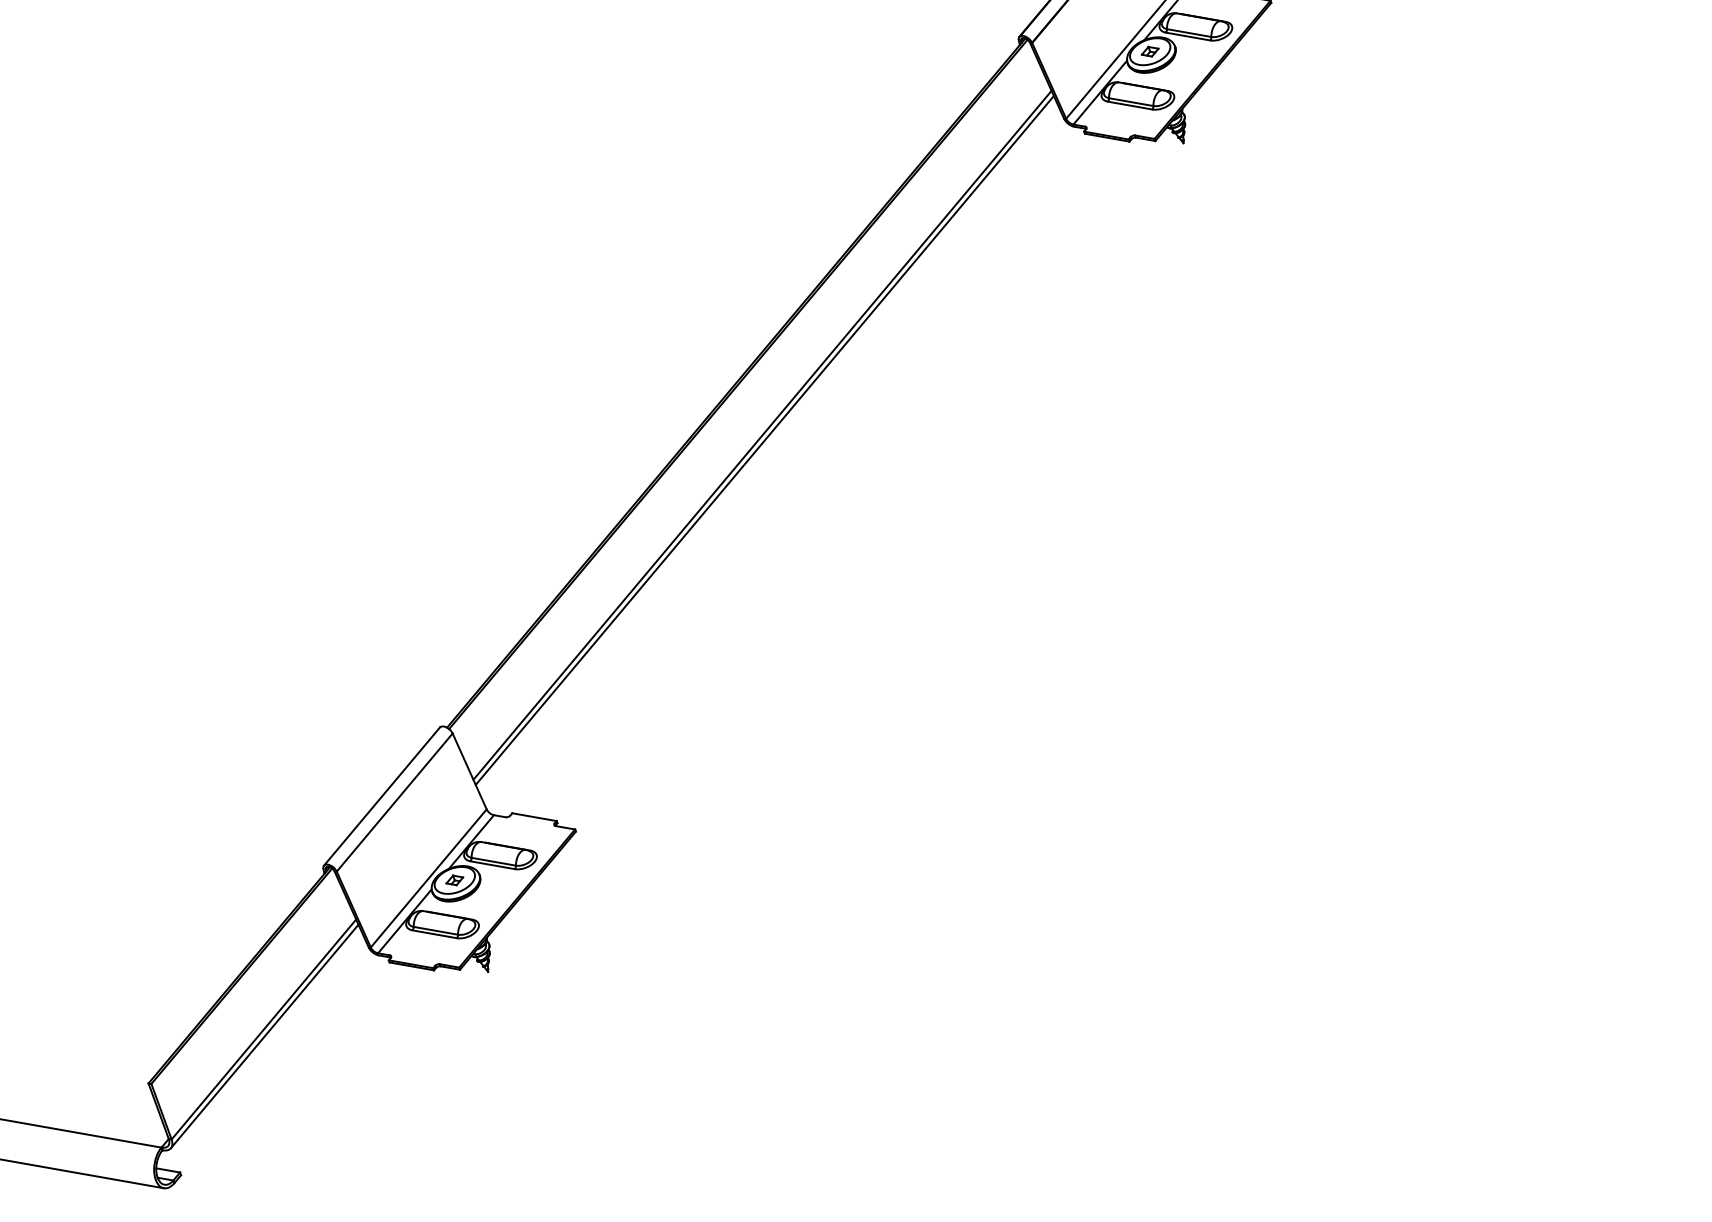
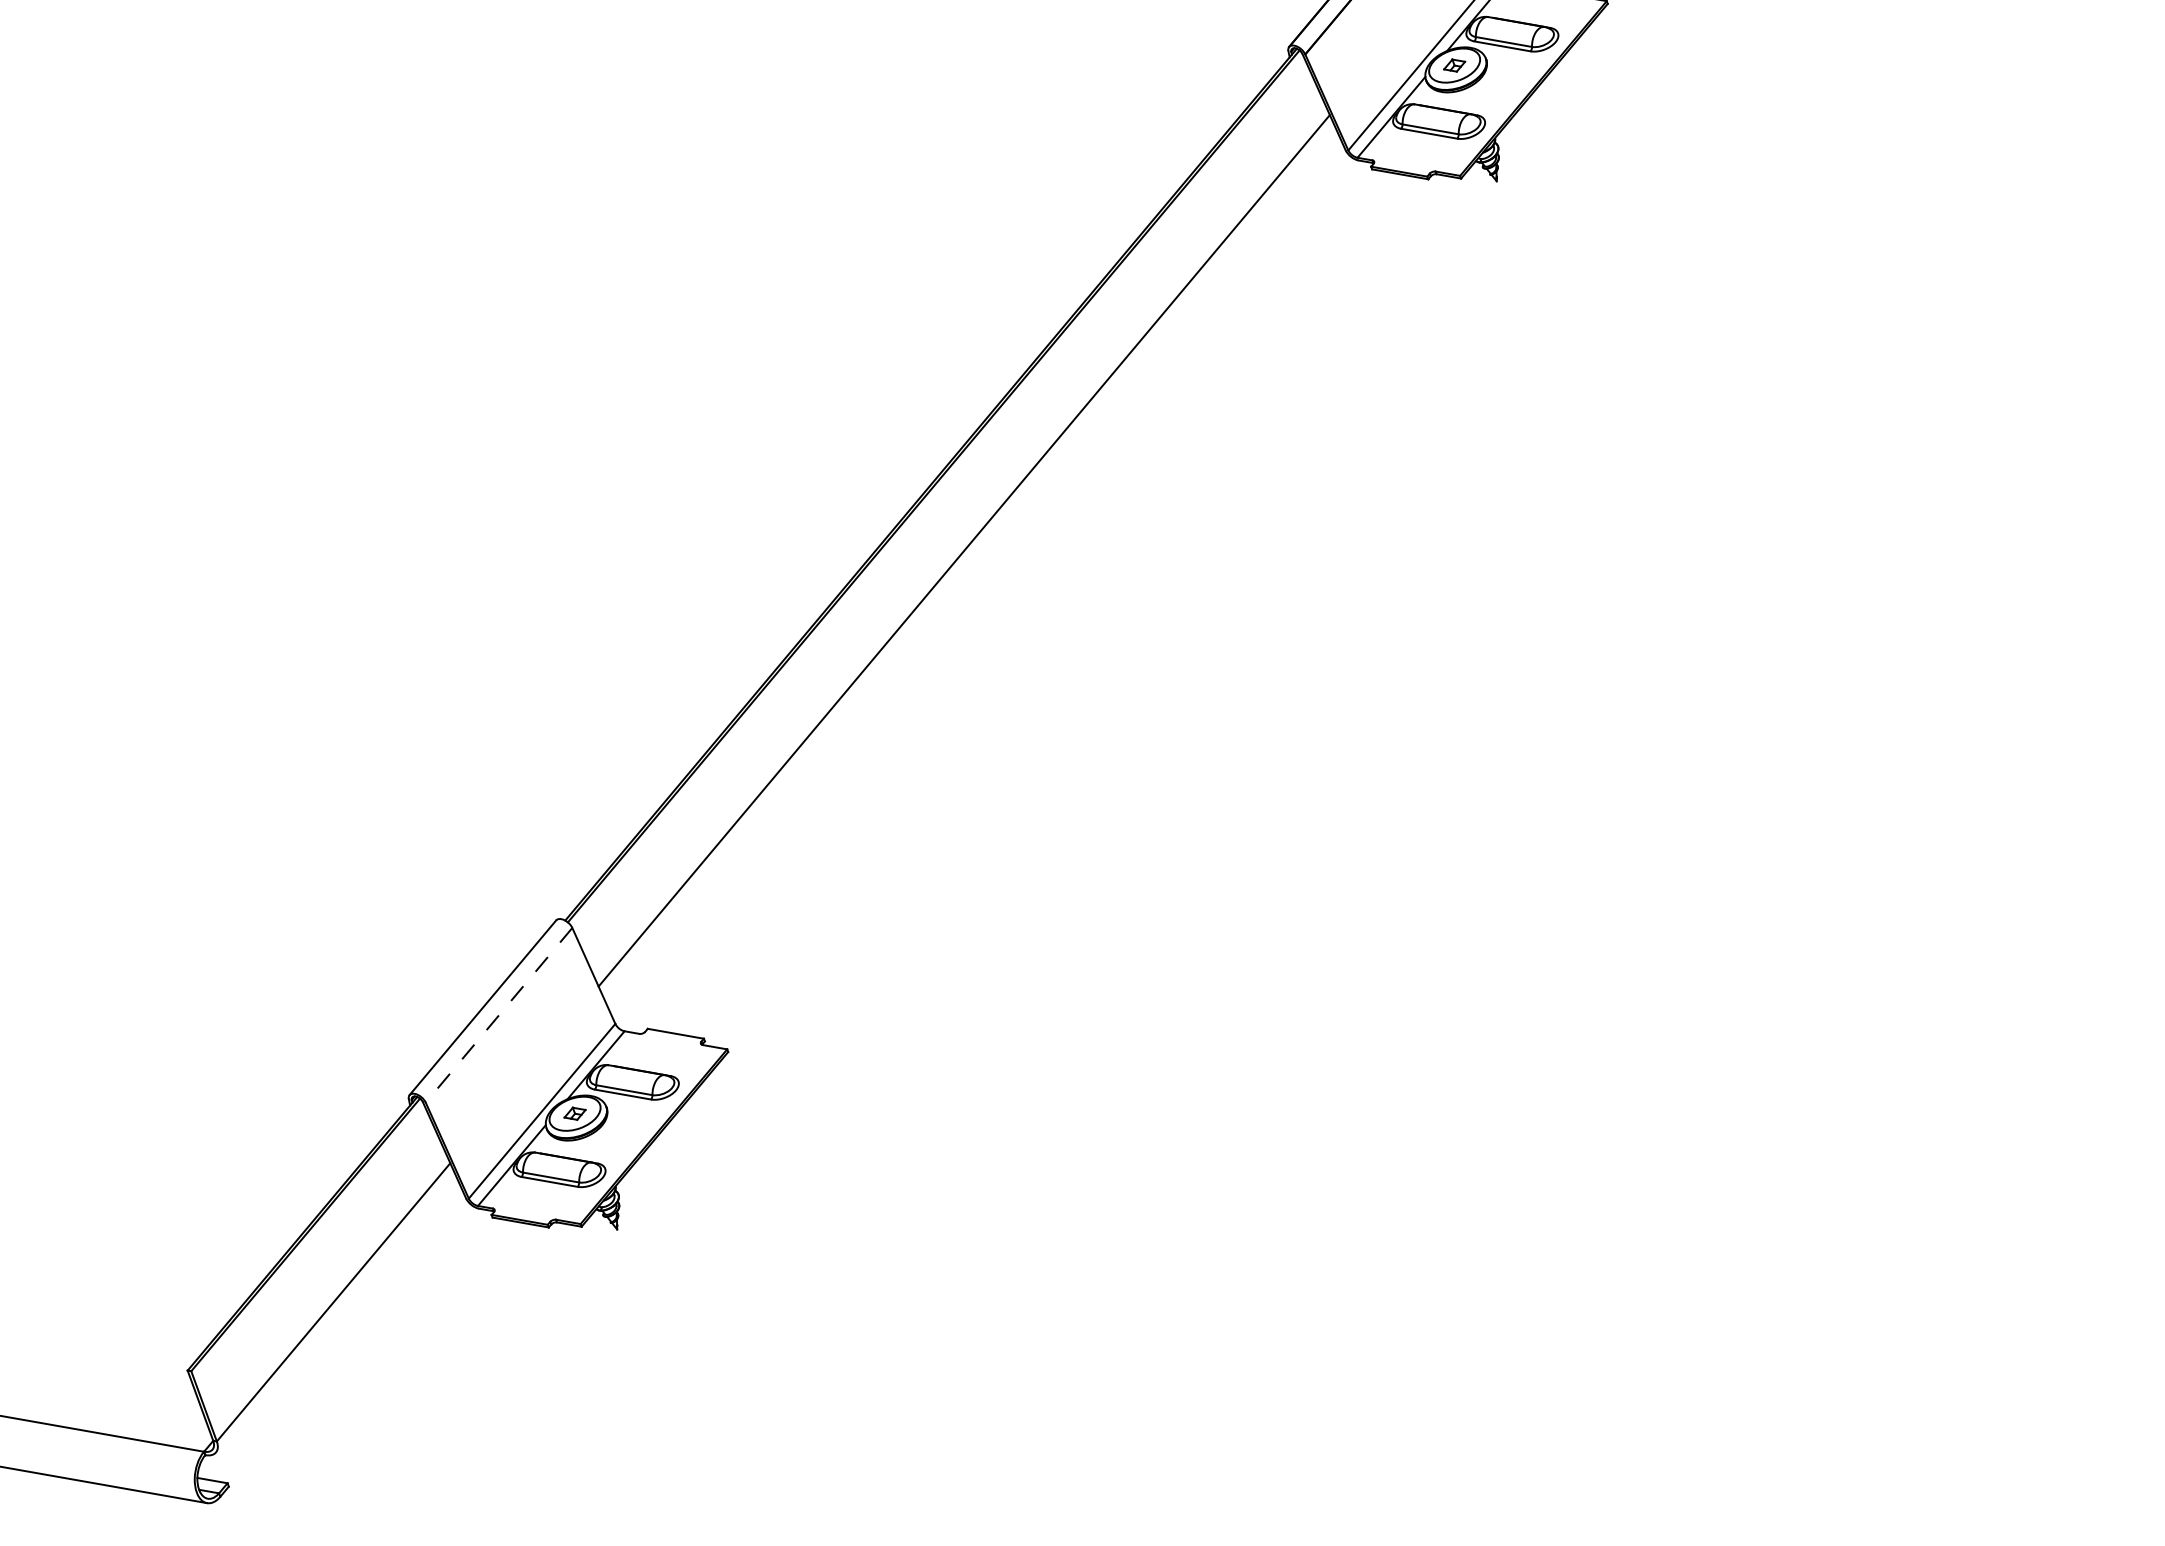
line: (764, 440) -> (966, 557), removed
line: (394, 802) -> (498, 1015), solid -> dashed
line: (264, 1035) -> (334, 1310), removed

